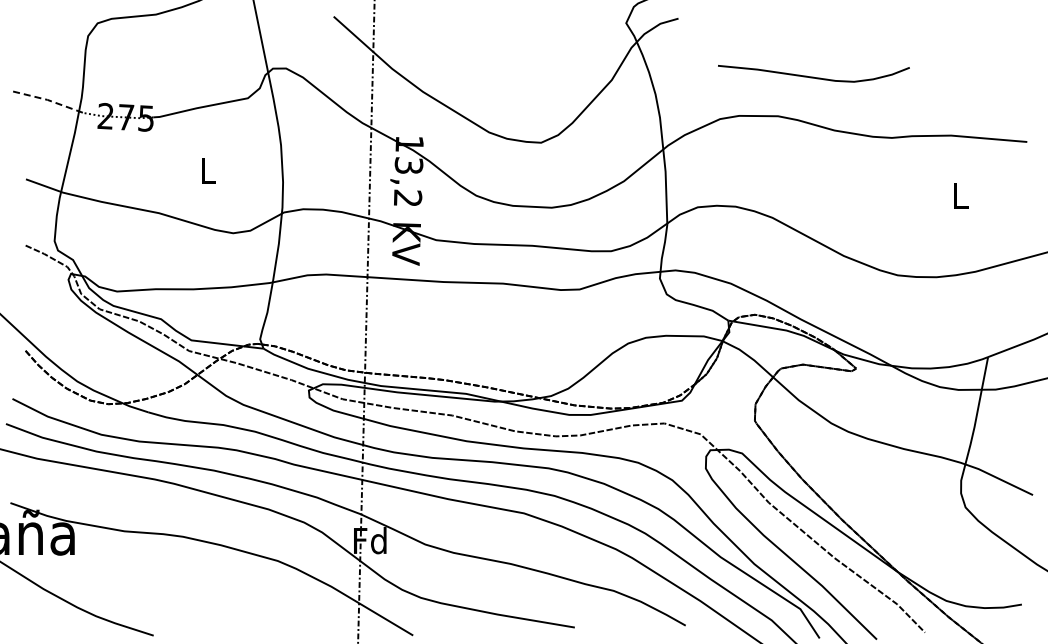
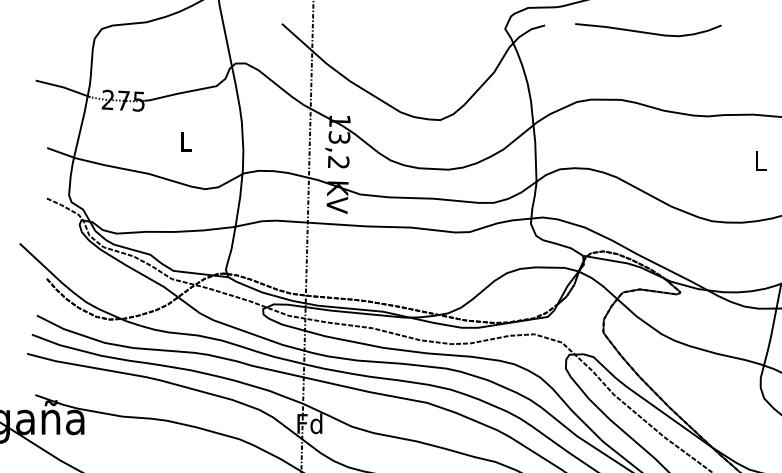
curve: (813, 76) -> (648, 32), moved
line: (47, 99) -> (63, 87), dashed -> solid

